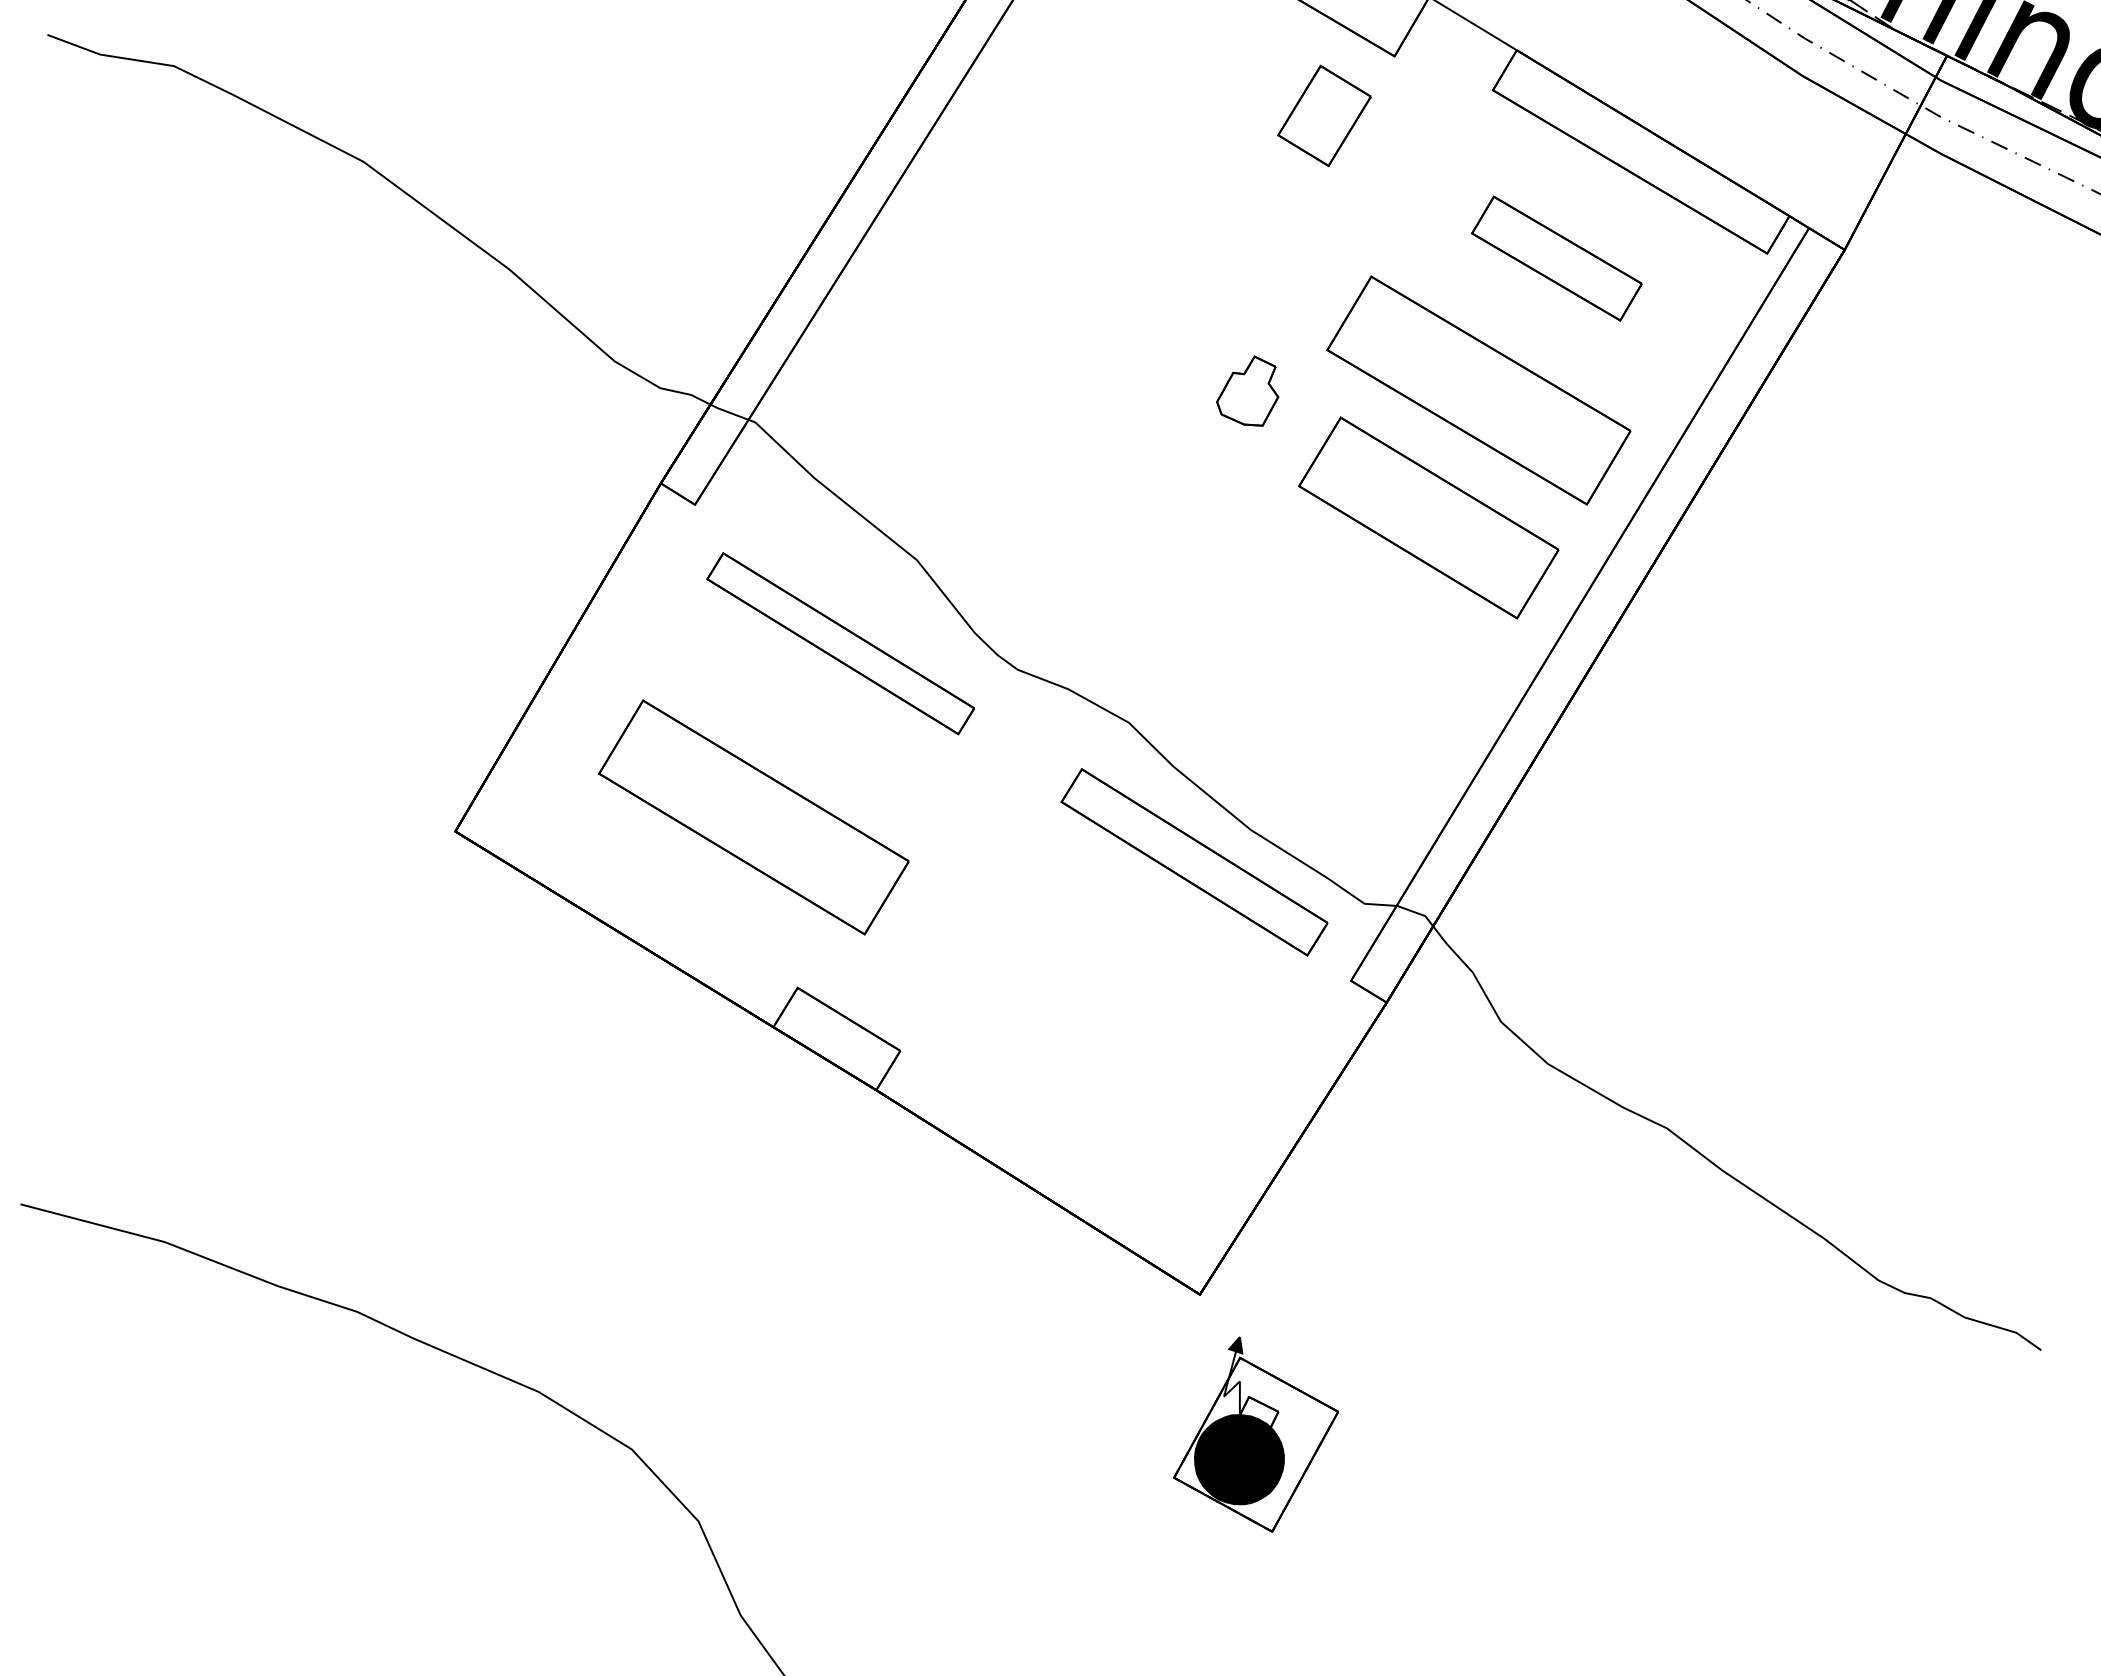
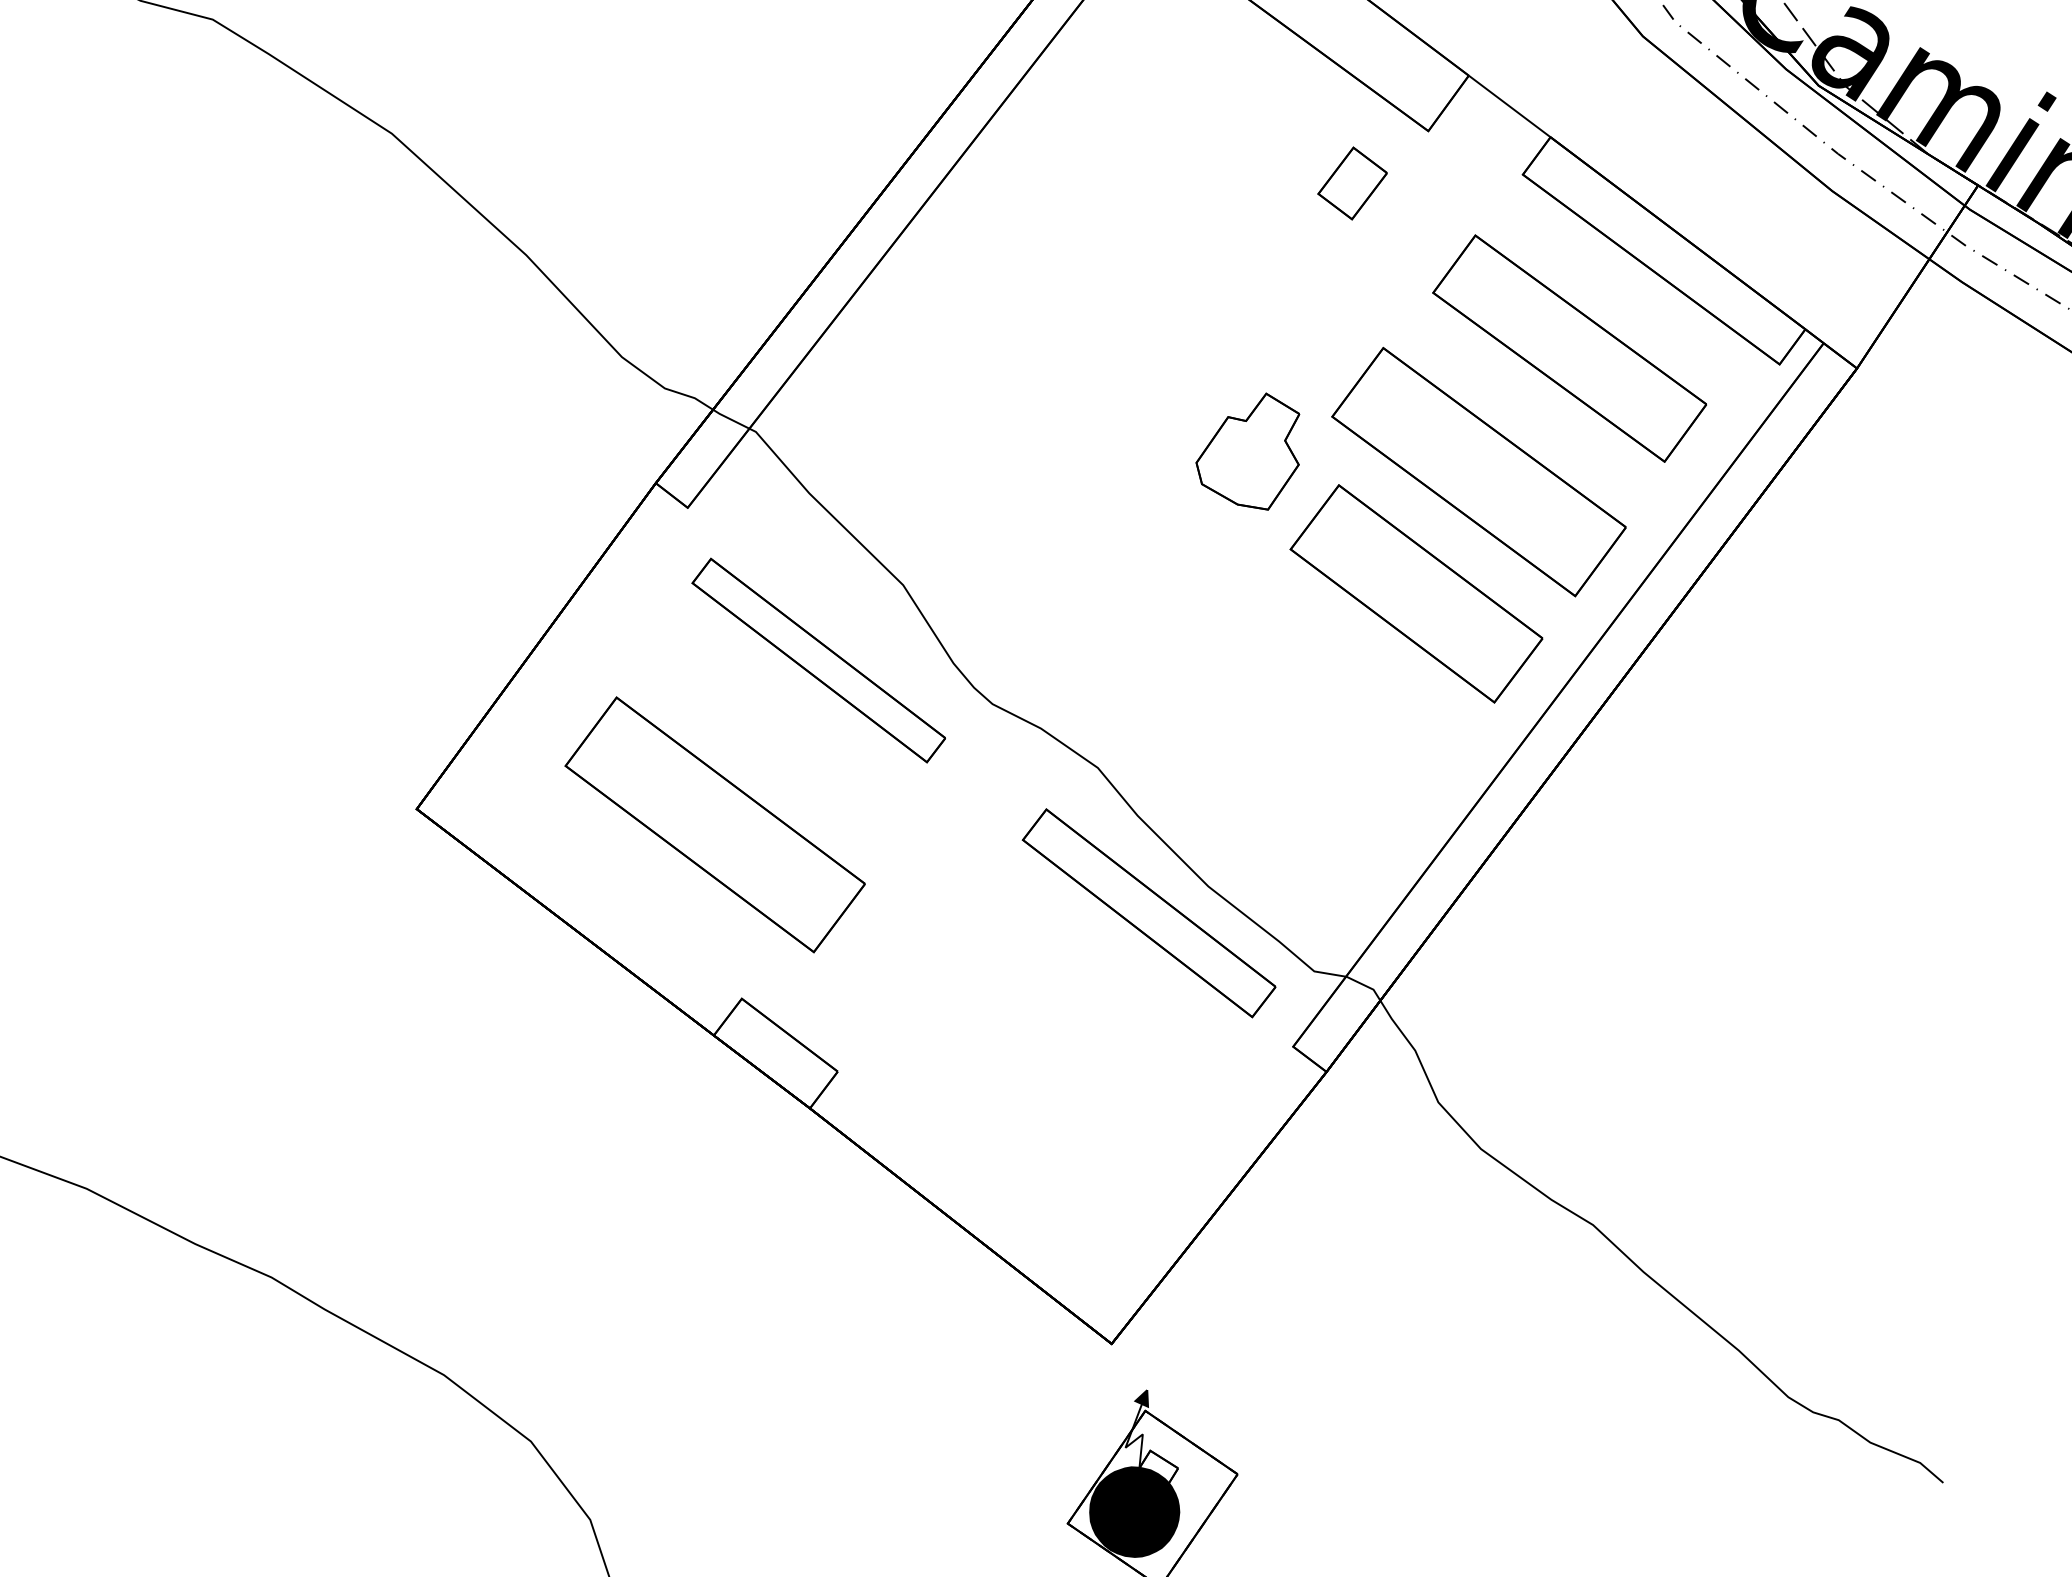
part: (1324, 115) -> (1352, 183), size x0.71
part: (1556, 258) -> (1569, 348), size x1.67
part: (1247, 390) -> (1248, 449), size x1.67

